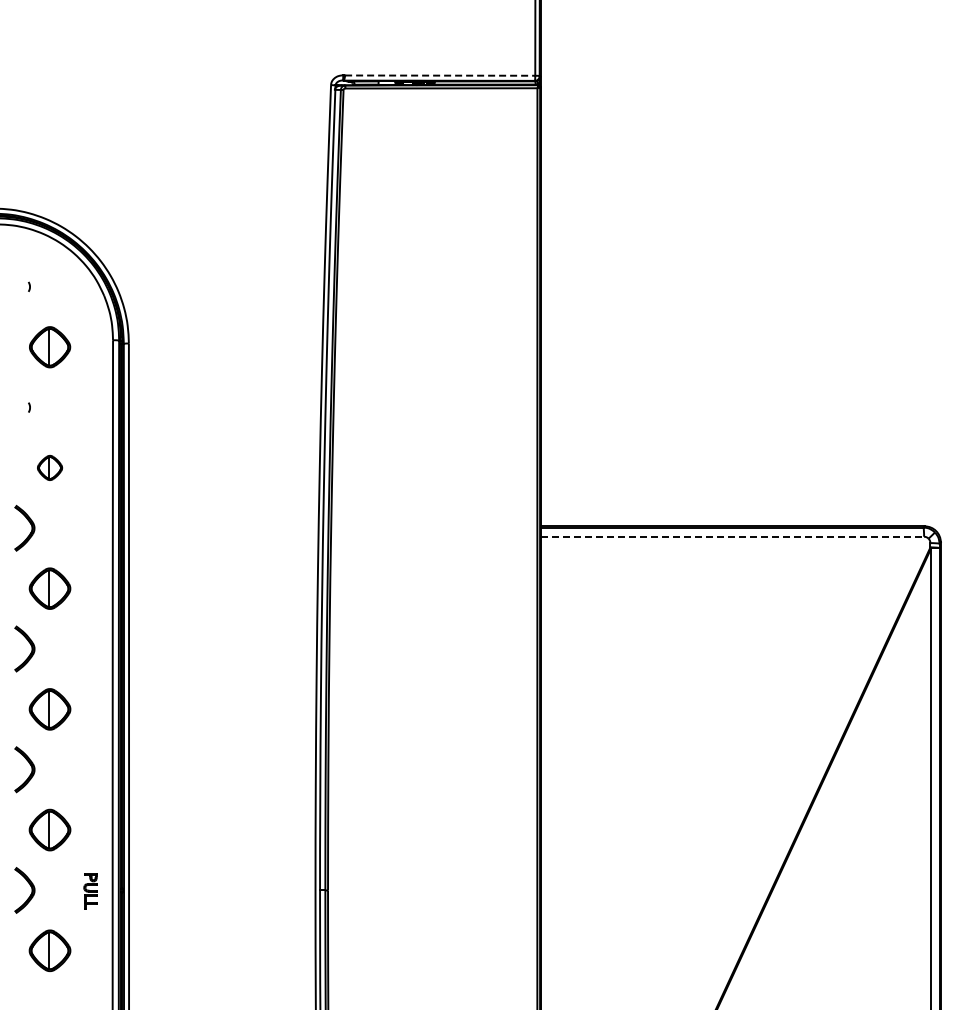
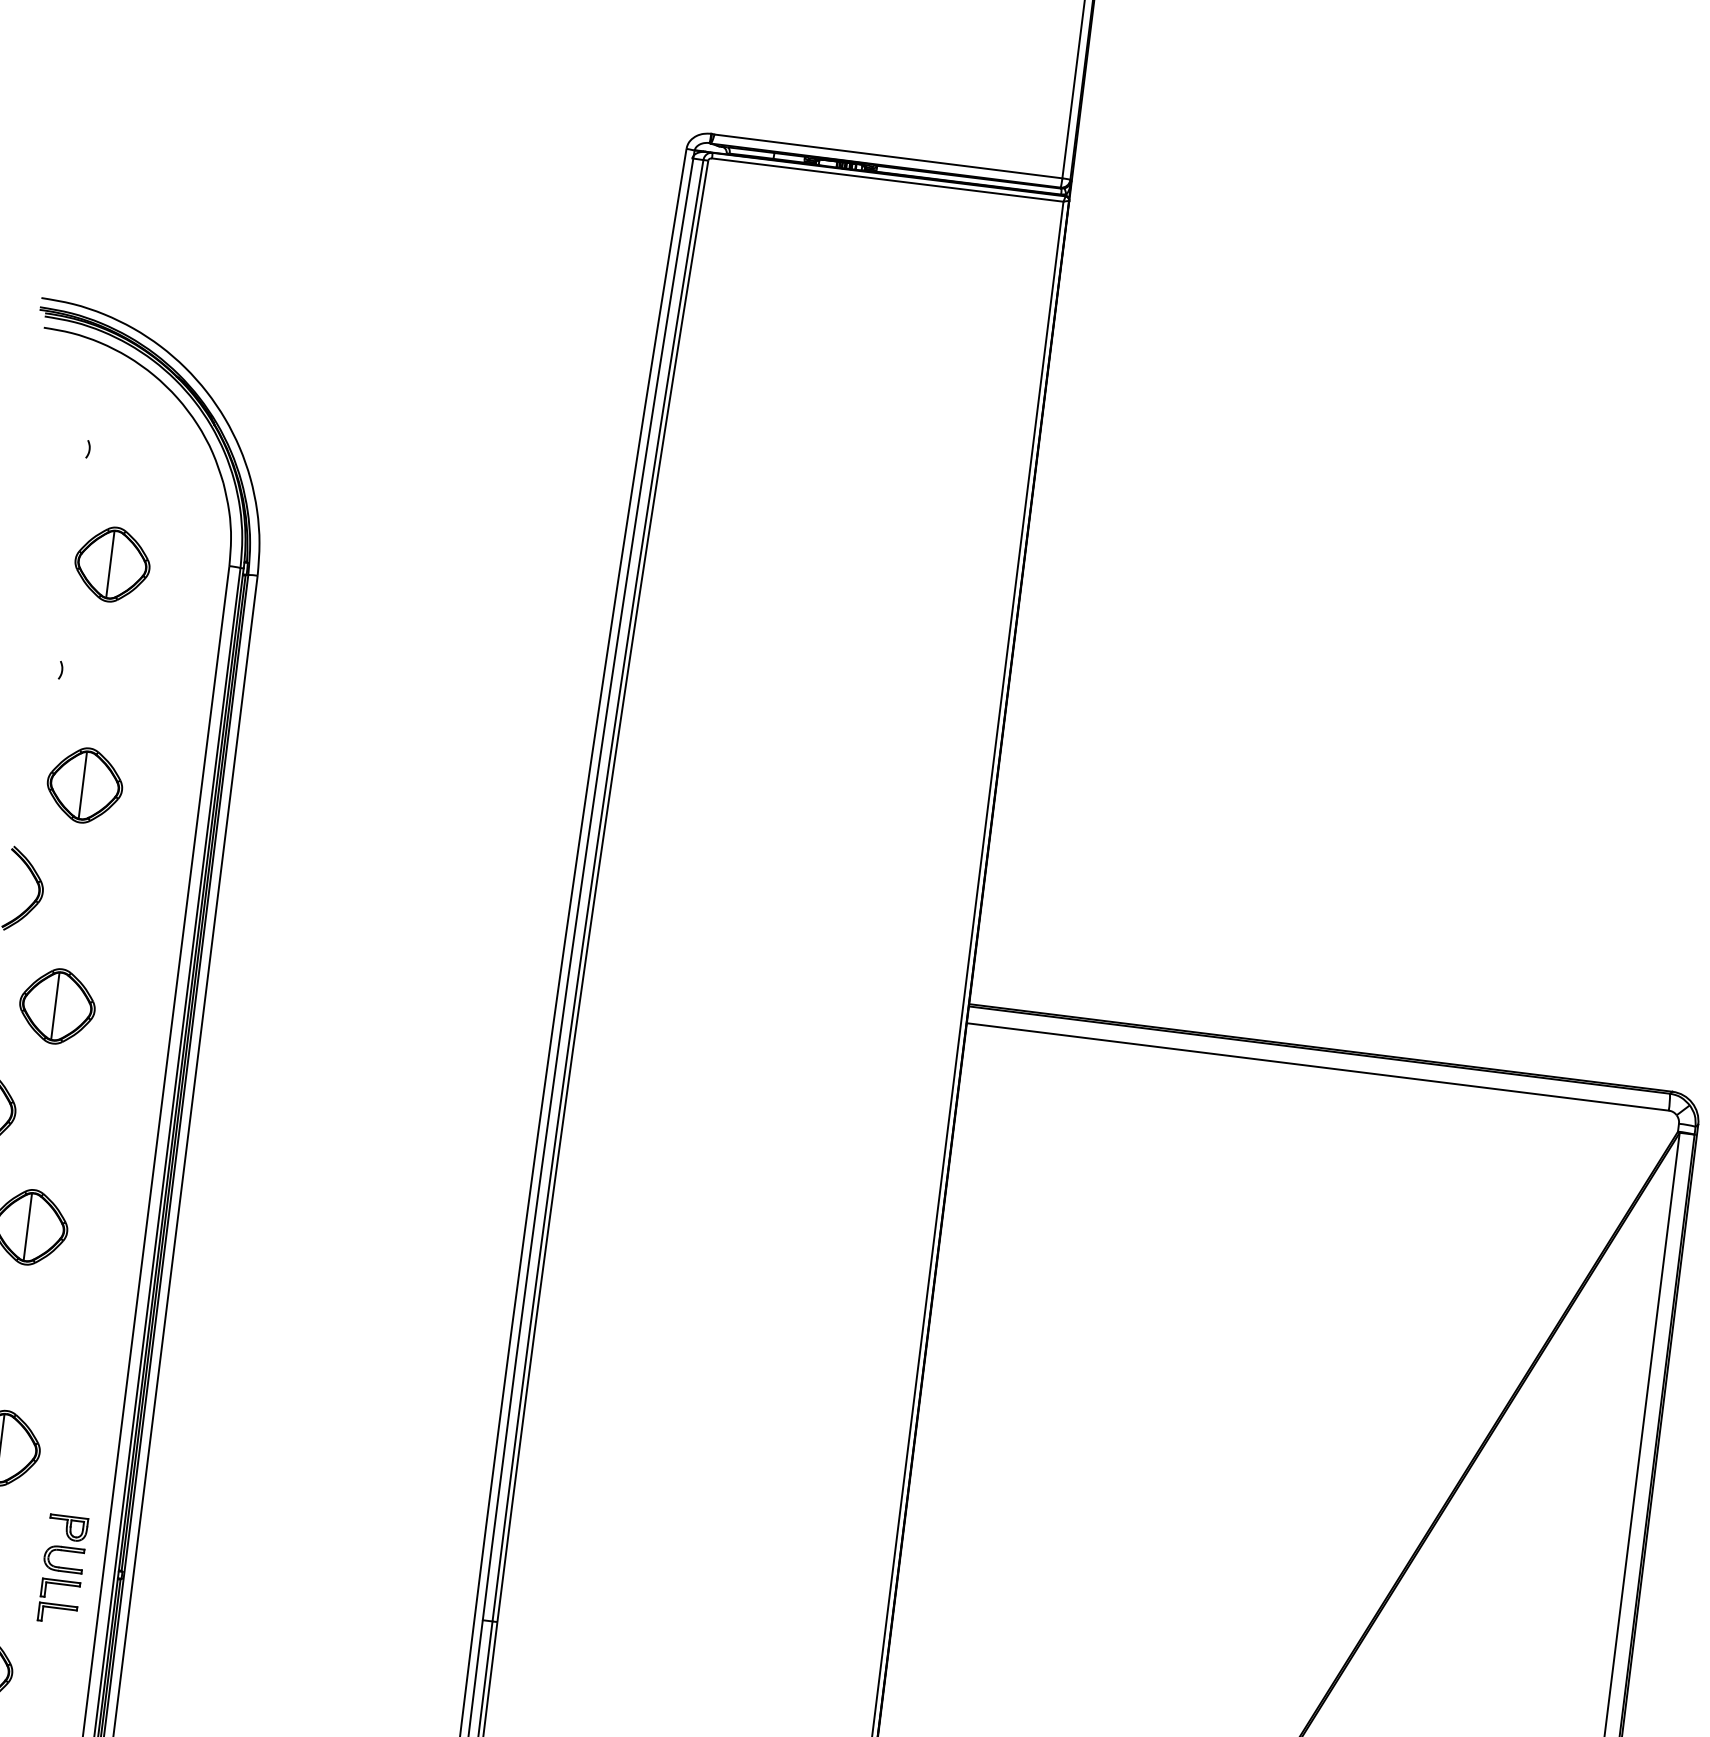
line: (440, 75) -> (889, 156), dashed -> solid
part: (49, 467) -> (84, 784), size x1.67
line: (732, 536) -> (1318, 1066), dashed -> solid
part: (90, 890) -> (62, 1567), size x1.67

